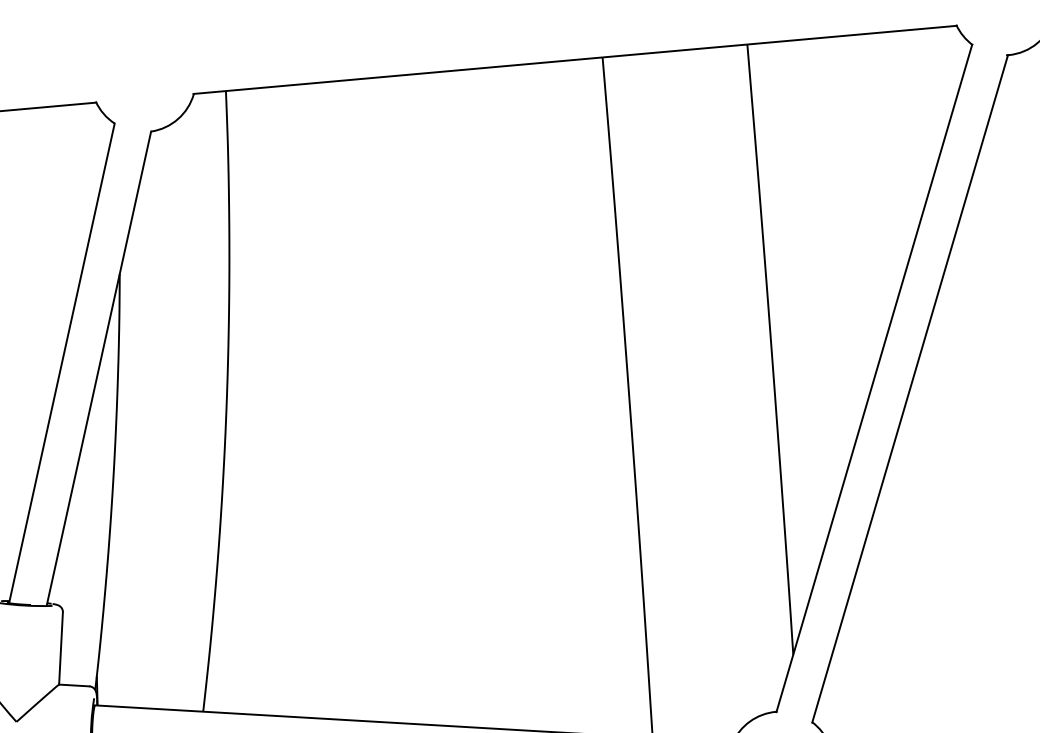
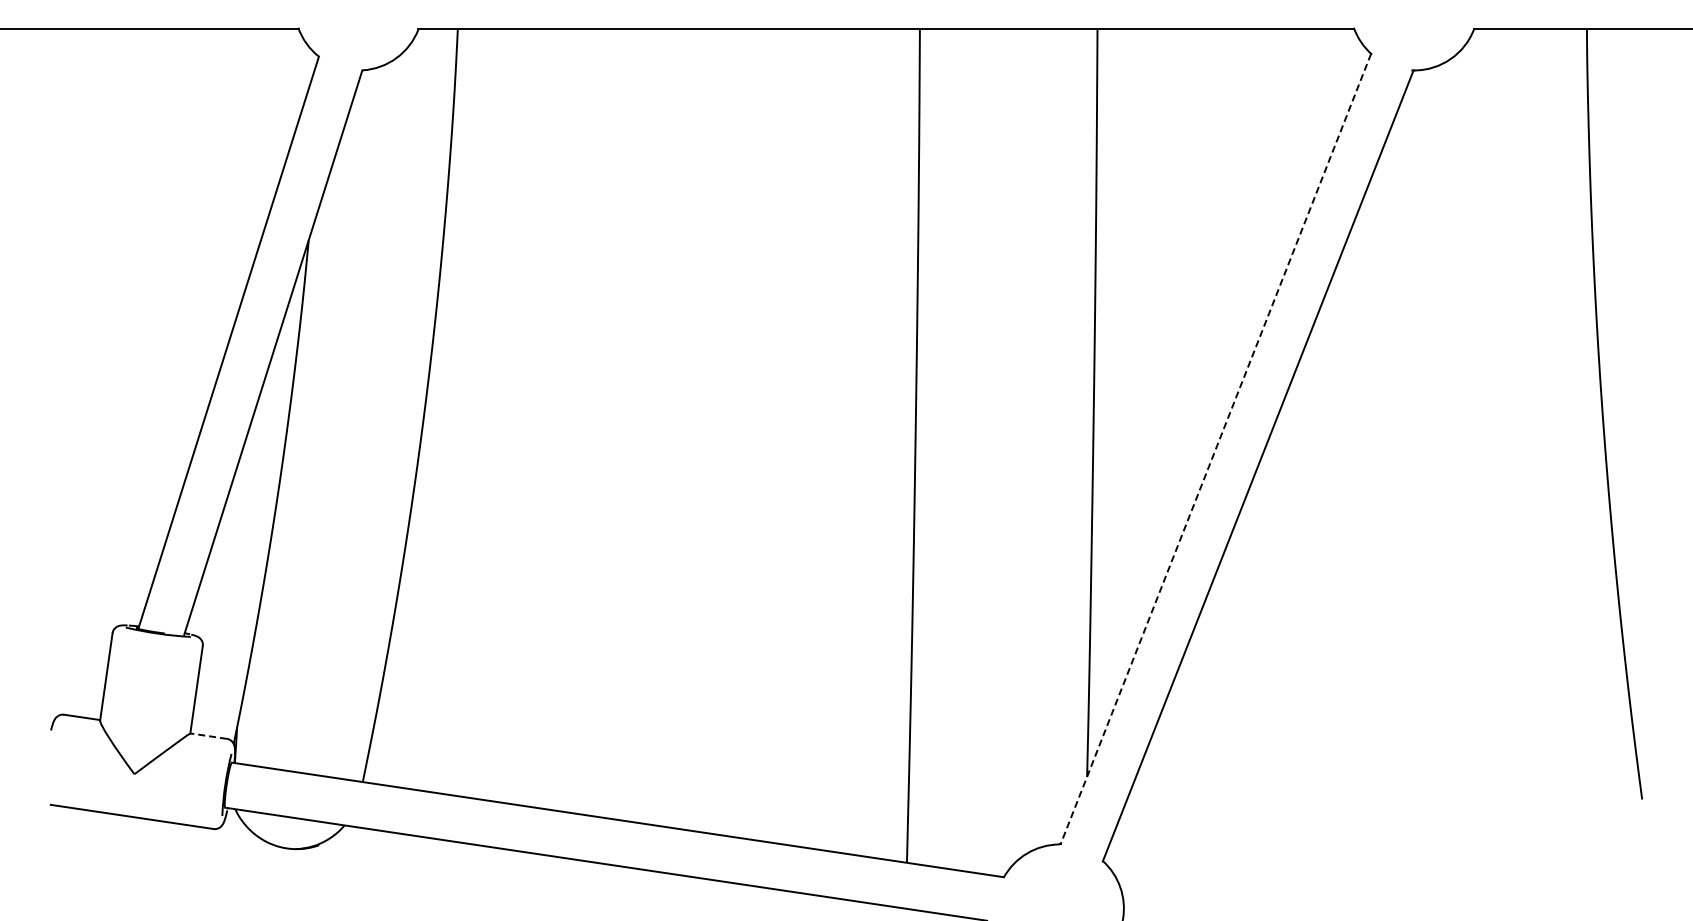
line: (874, 378) -> (1215, 449), solid -> dashed
line: (74, 685) -> (208, 736), solid -> dashed

